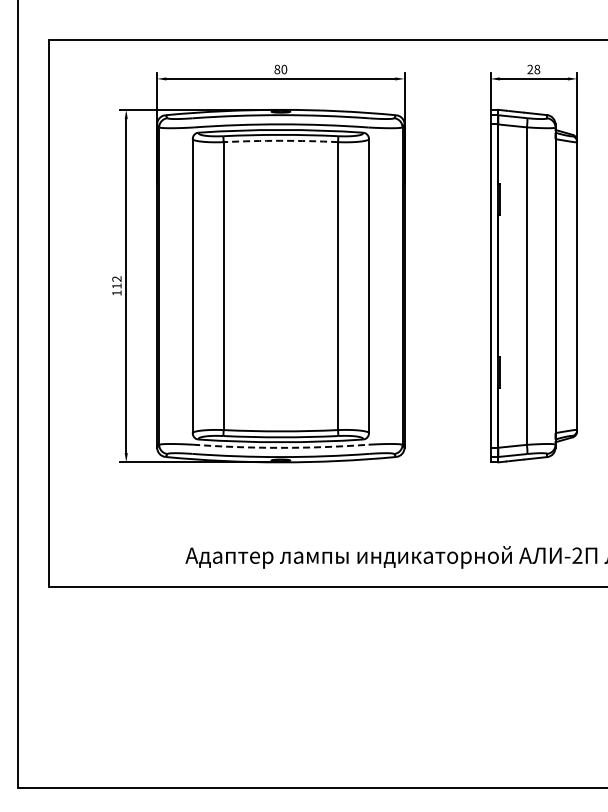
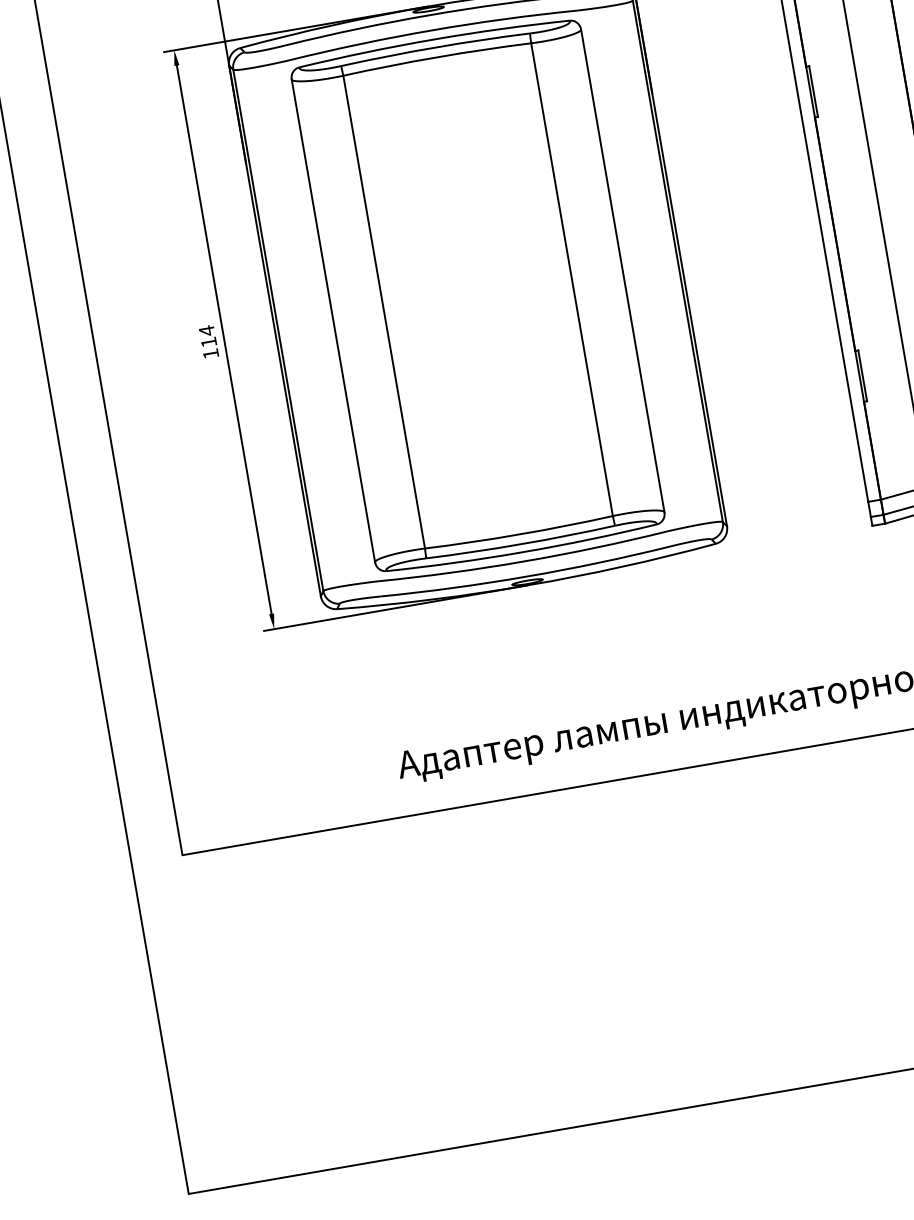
arc: (280, 140) -> (436, 56), dashed -> solid
text: (116, 279) -> (206, 331), 112 -> 114
arc: (280, 447) -> (523, 561), dashed -> solid

